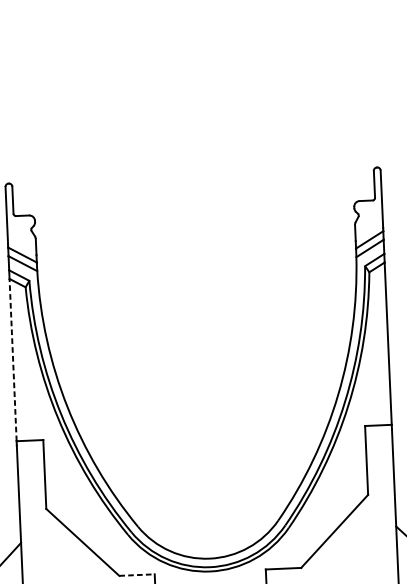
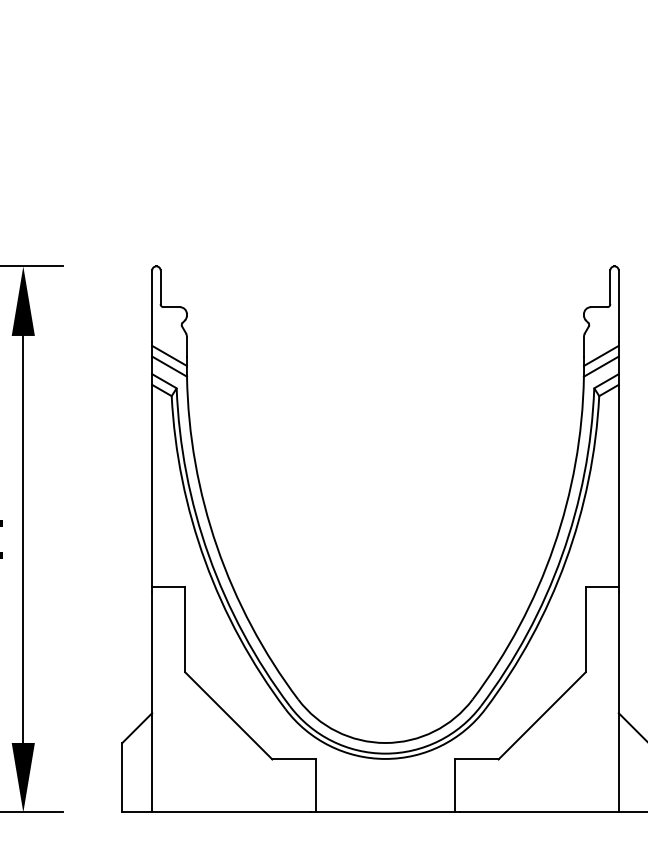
line: (13, 359) -> (152, 485), dashed -> solid
line: (137, 575) -> (294, 759), dashed -> solid

